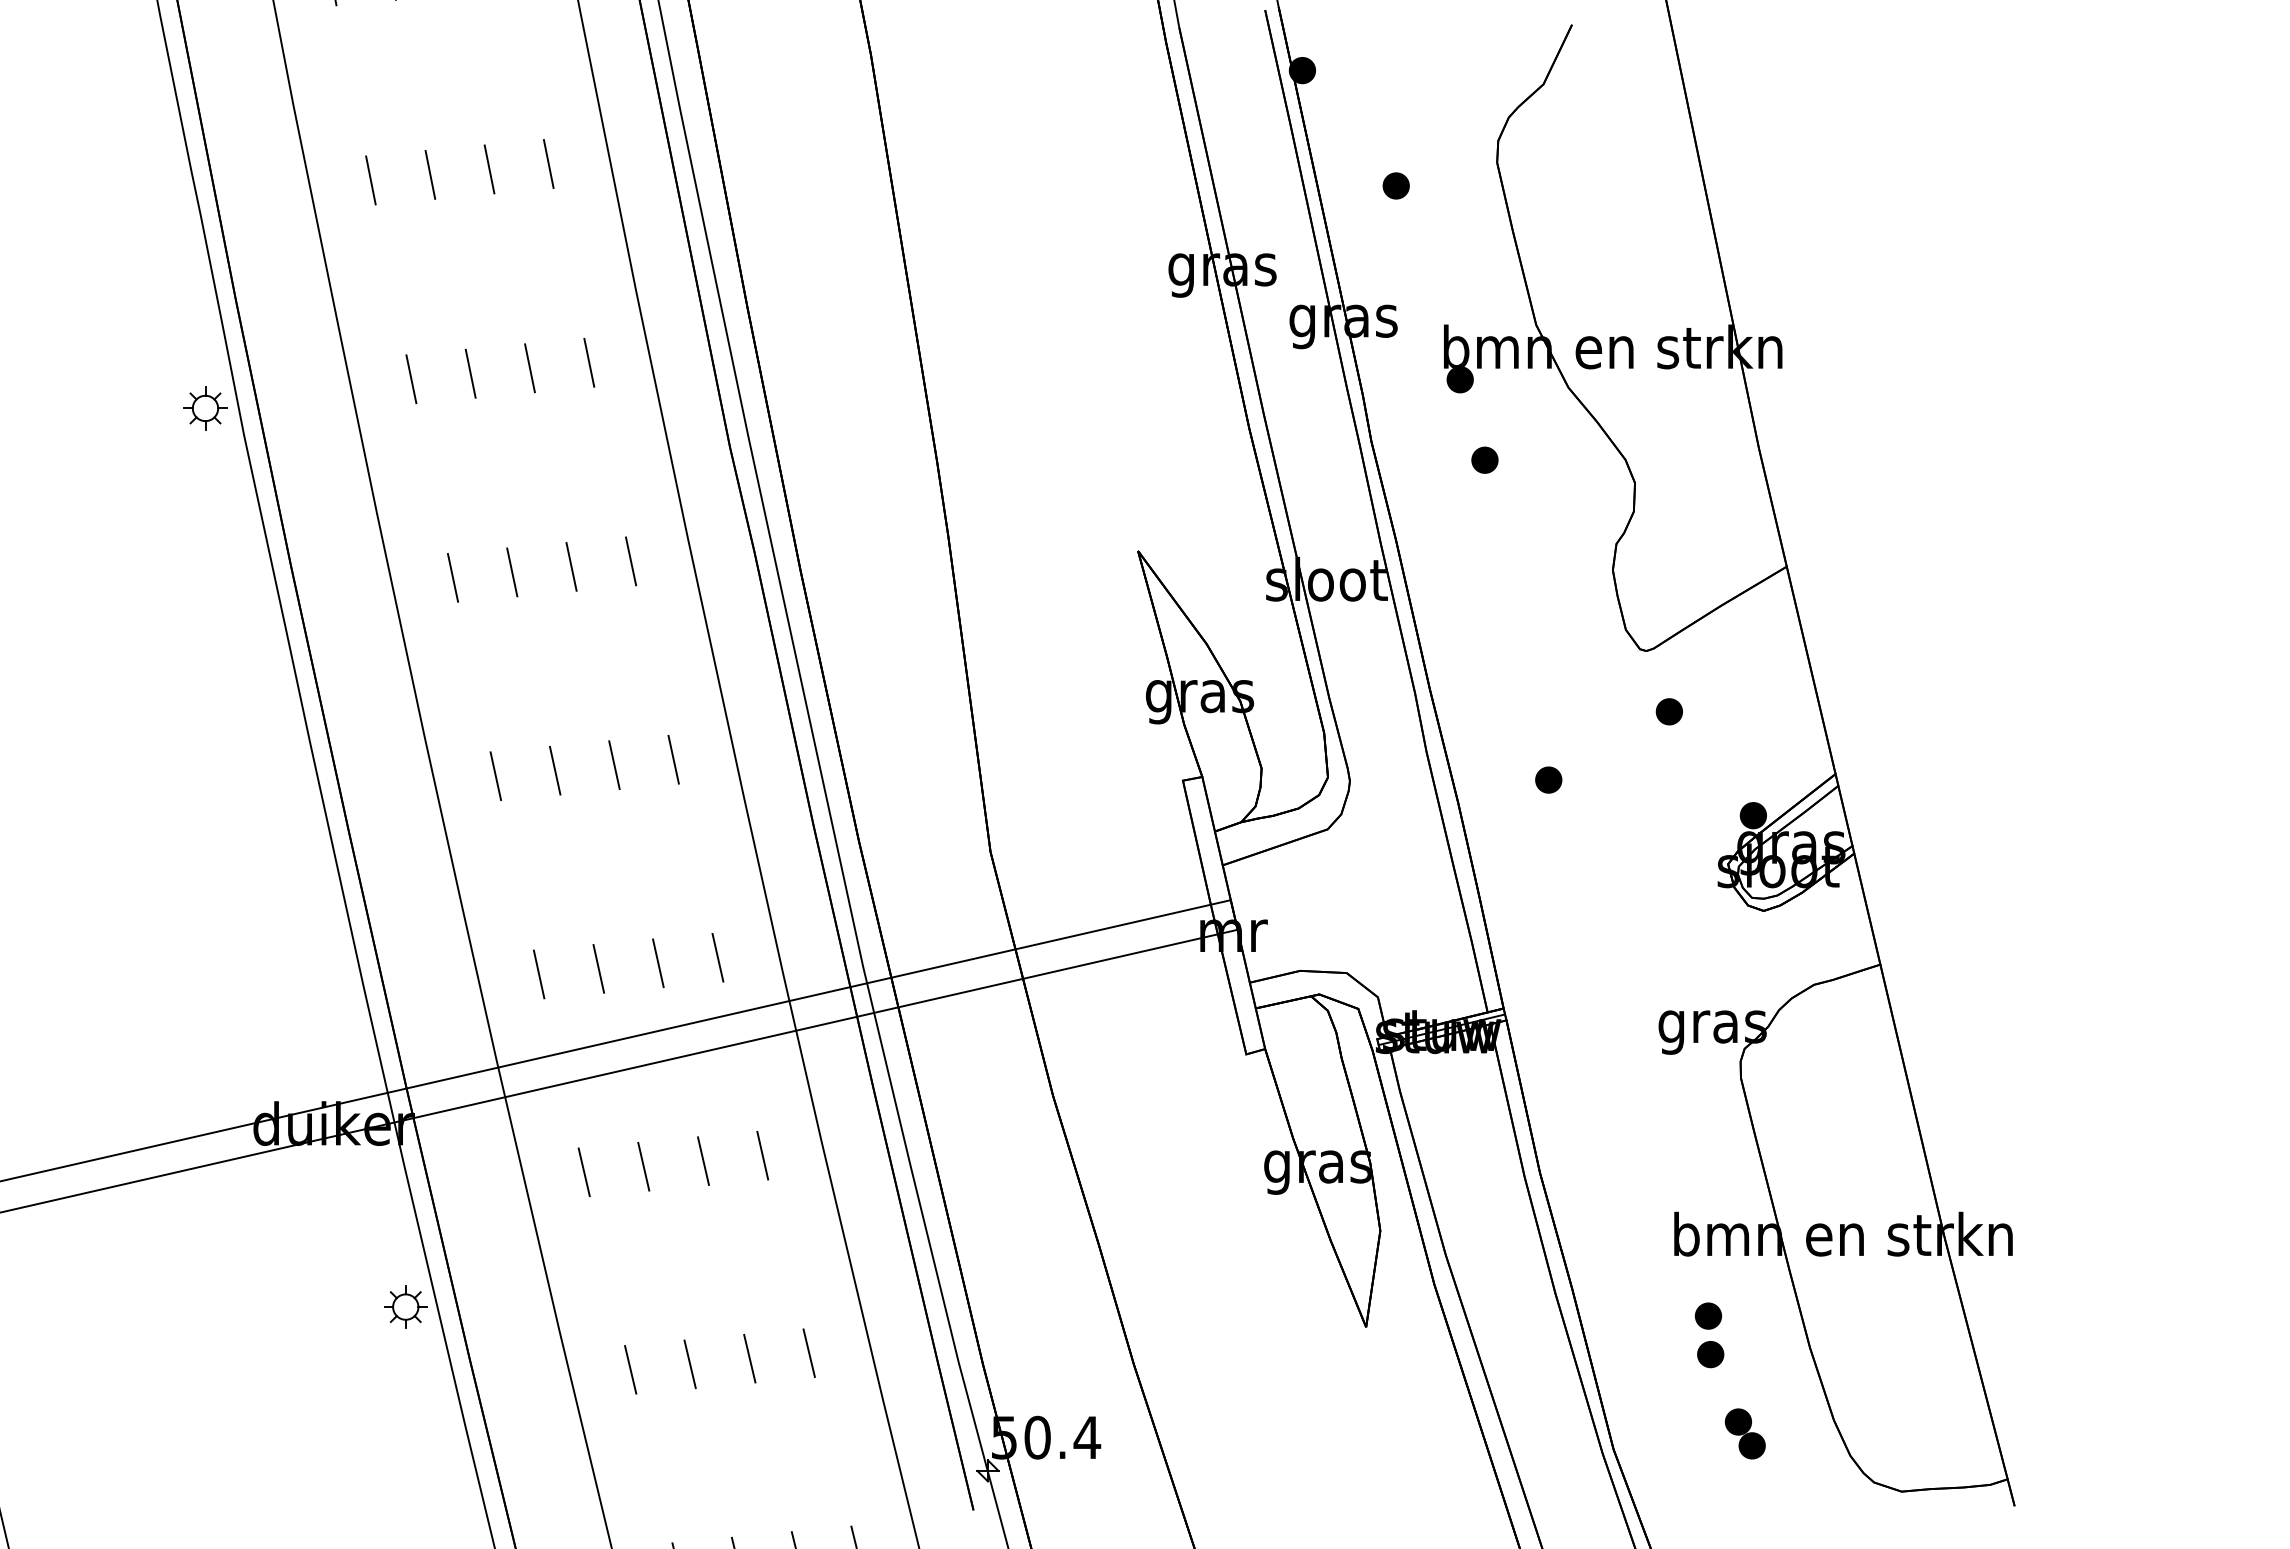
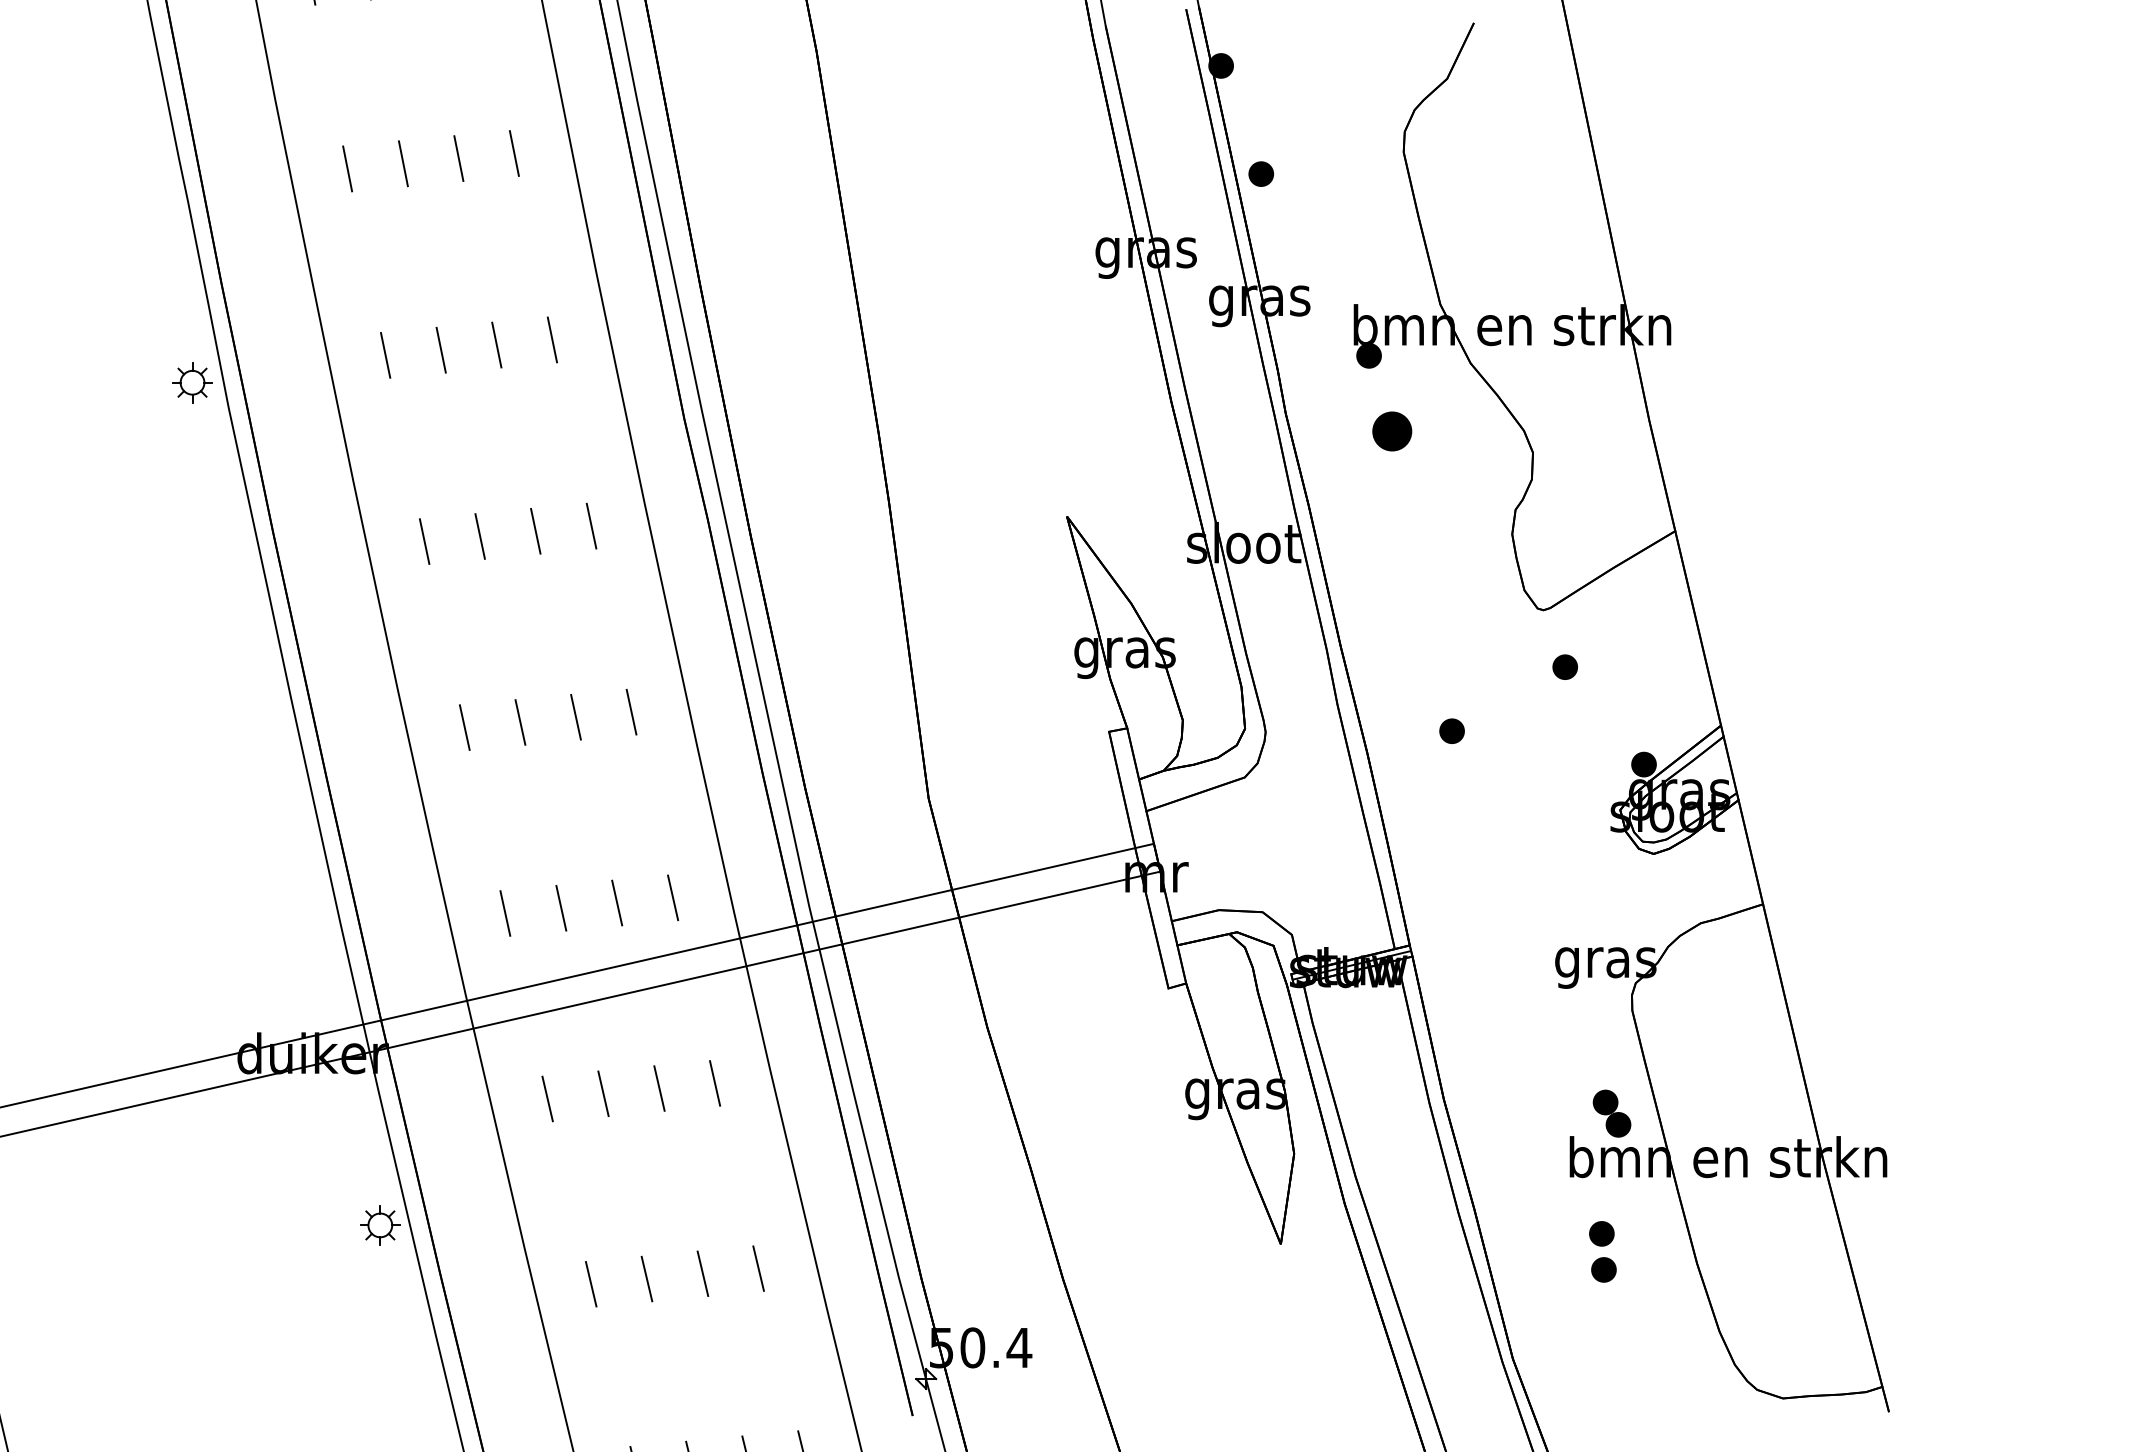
part: (1395, 185) -> (1260, 173), moved
part: (1484, 459) -> (1391, 430), size x1.6
part: (1744, 1433) -> (1611, 1113), moved

